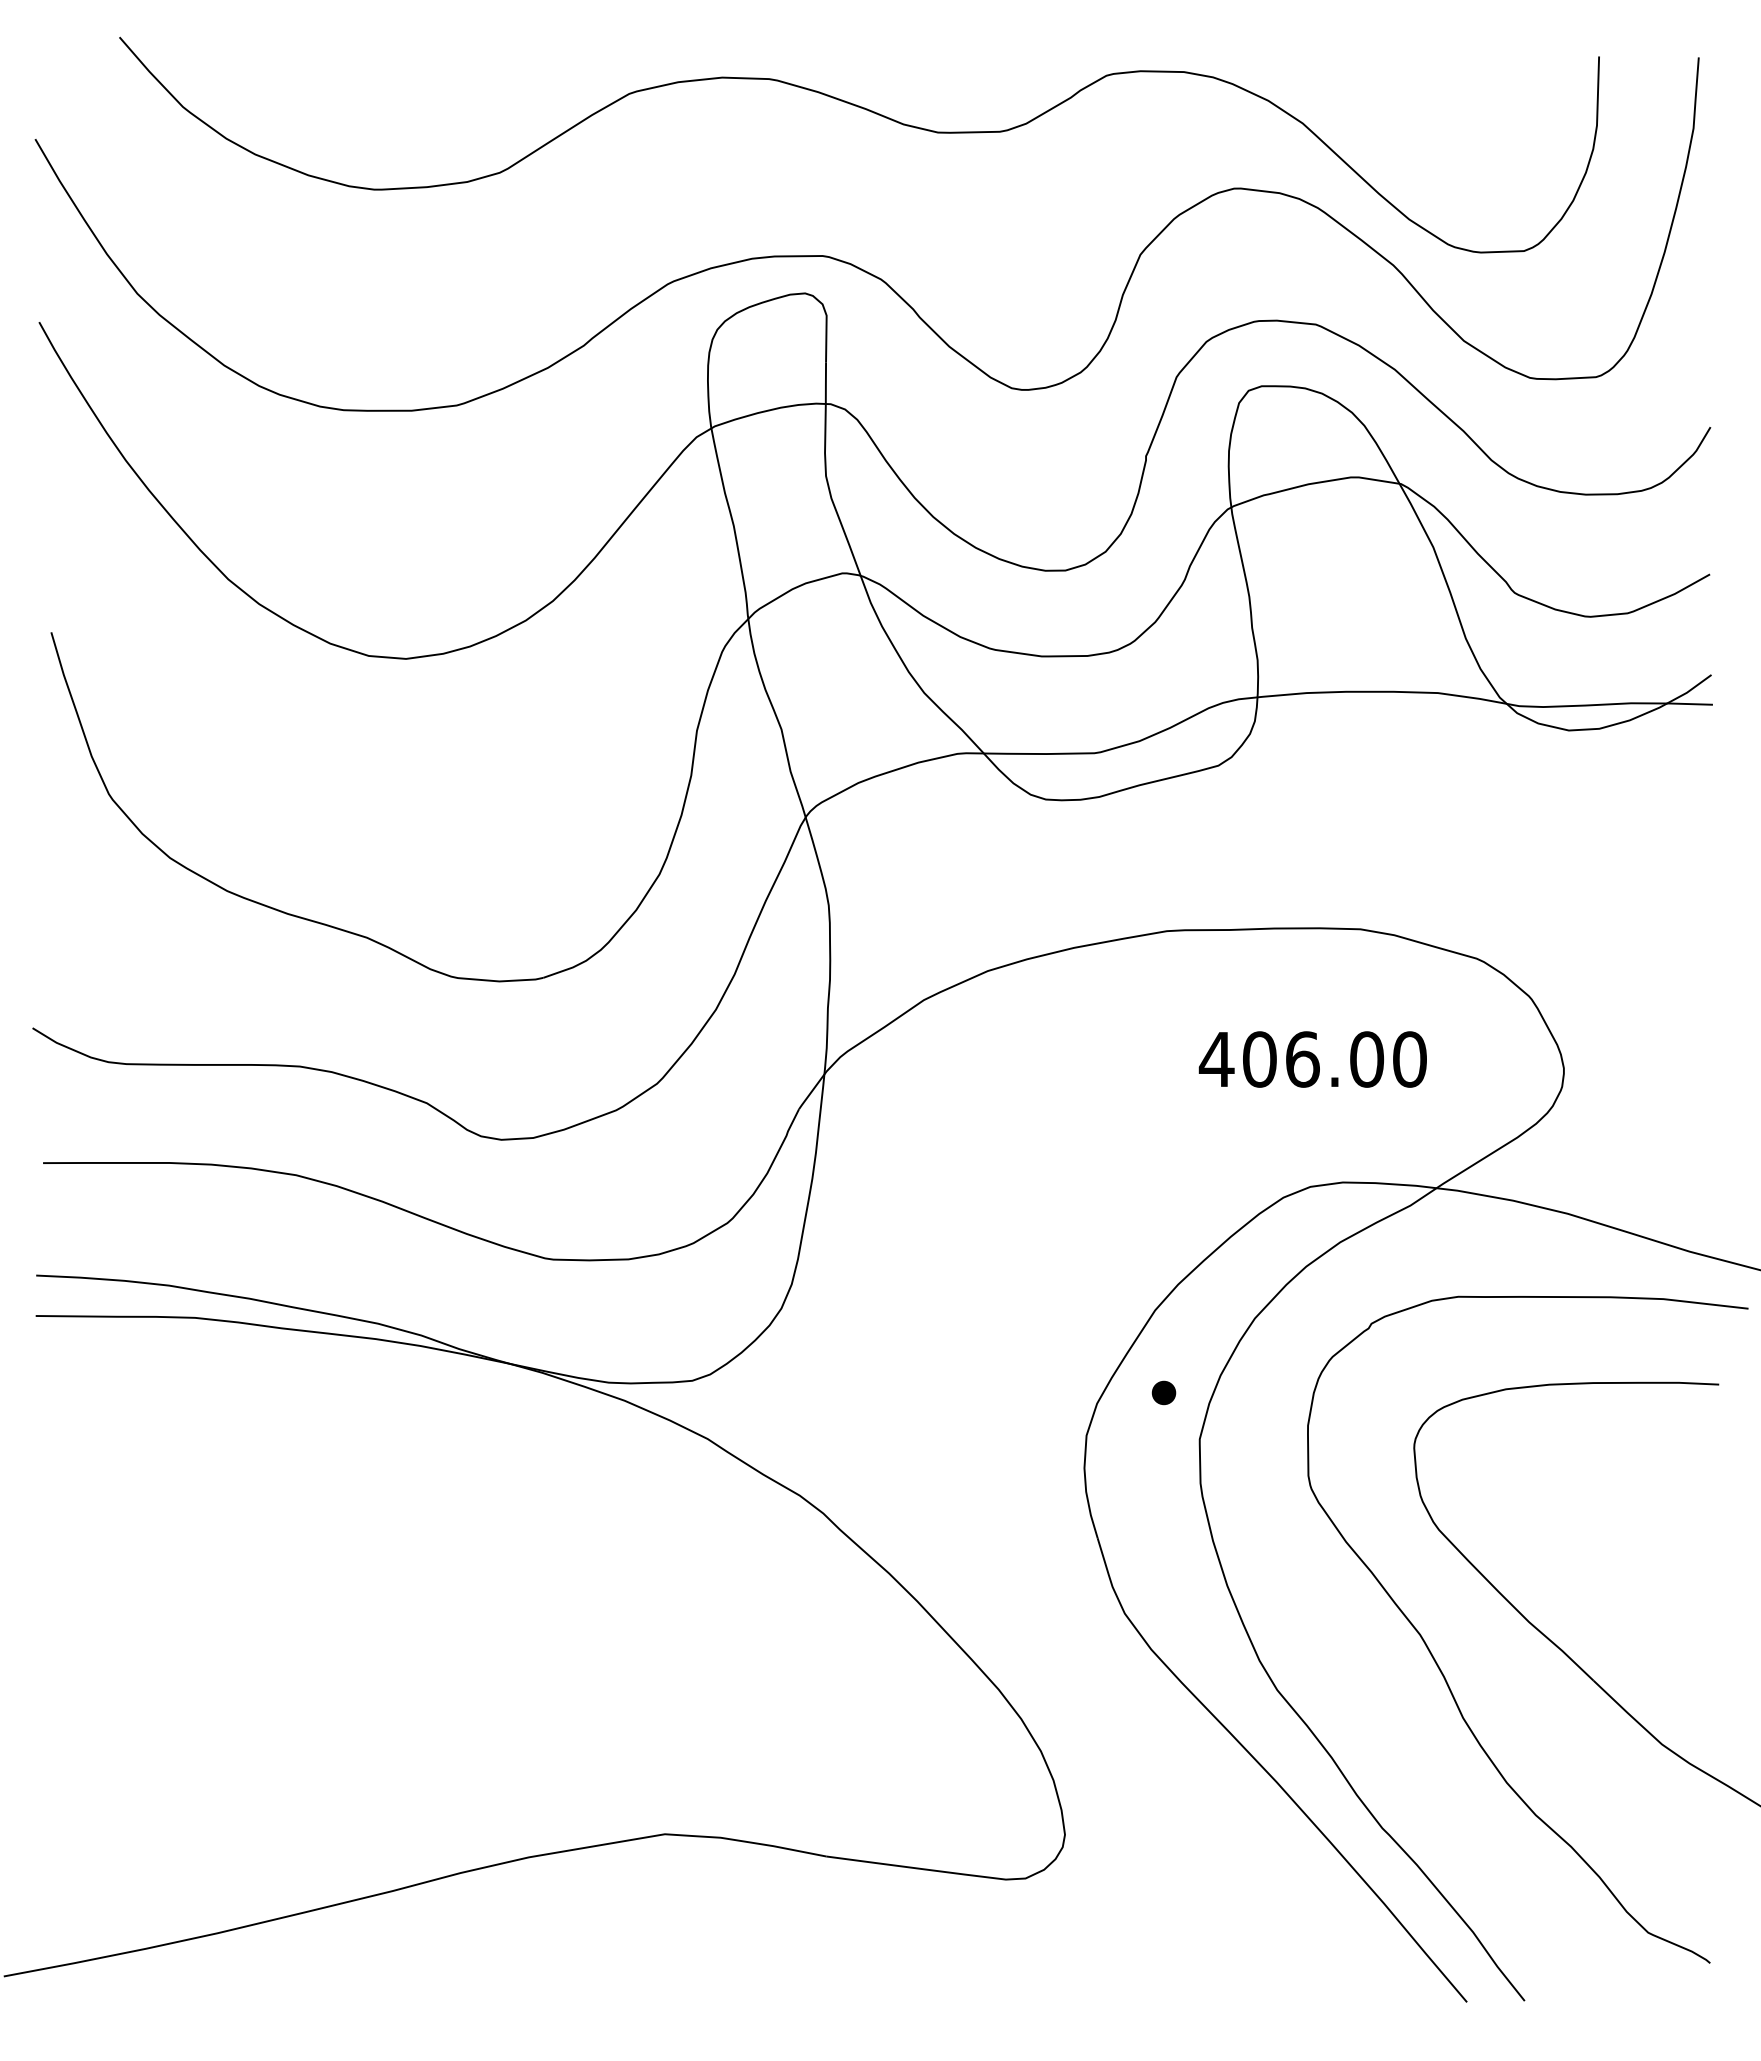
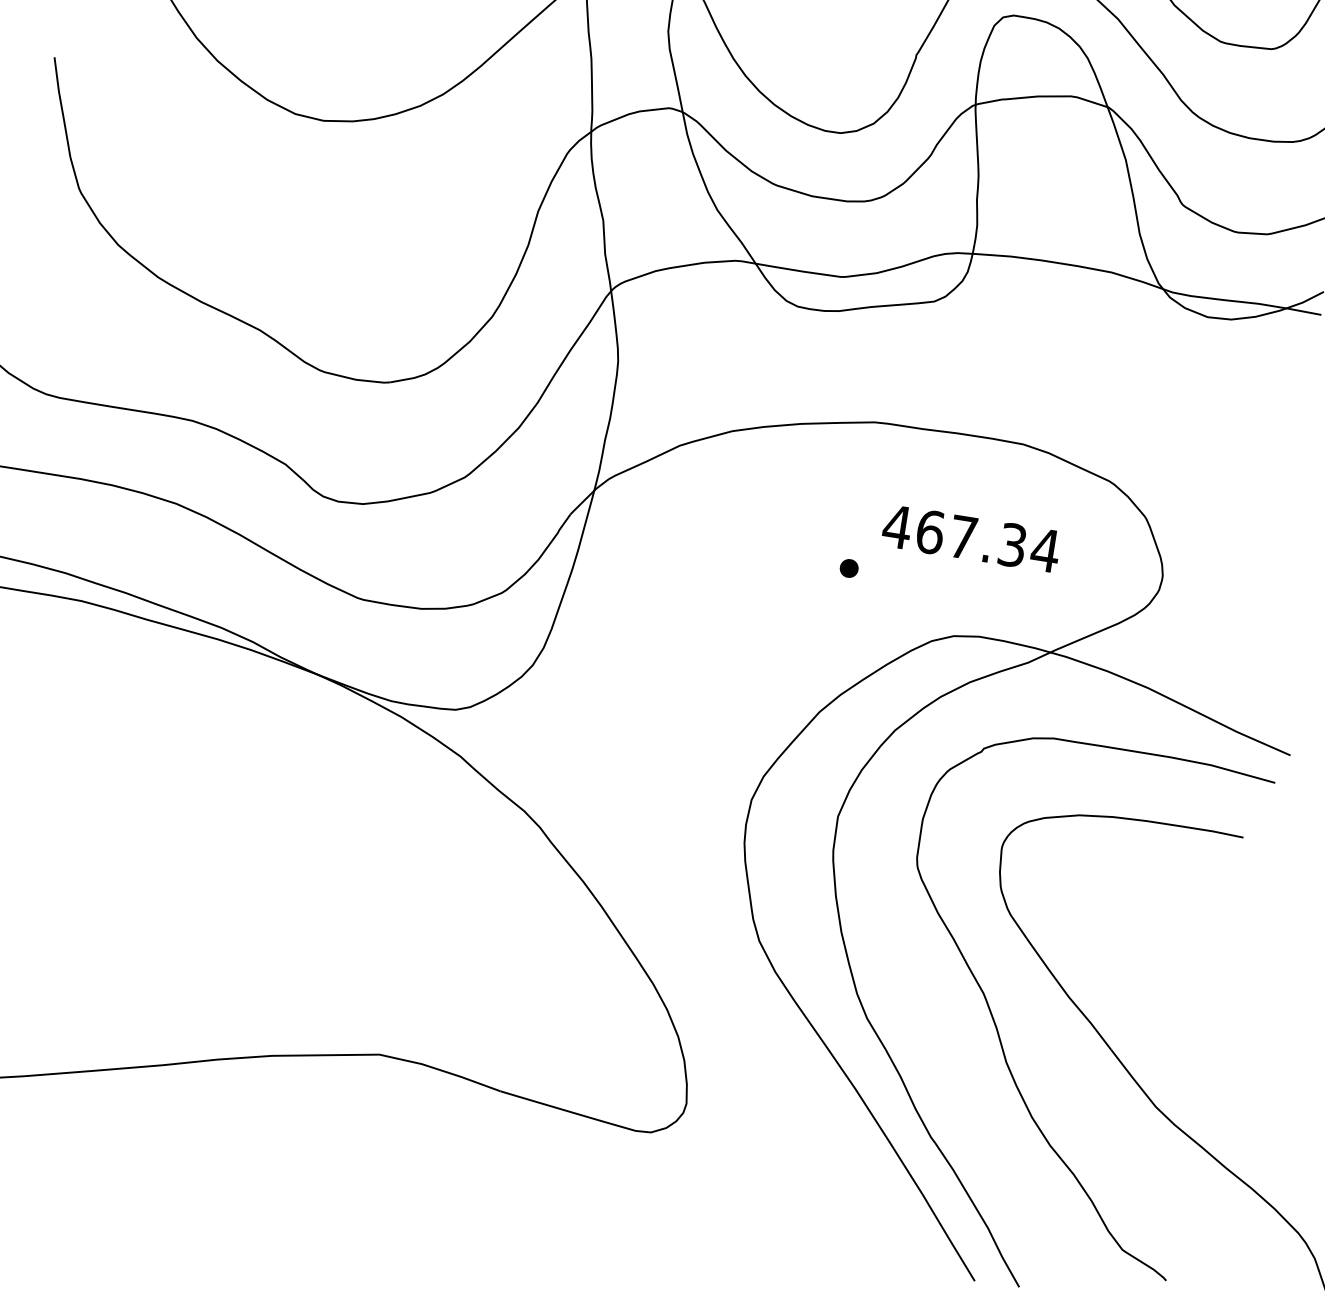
text: (1335, 1059) -> (988, 541), 406.00 -> 467.34
part: (1163, 1392) -> (848, 568), moved

